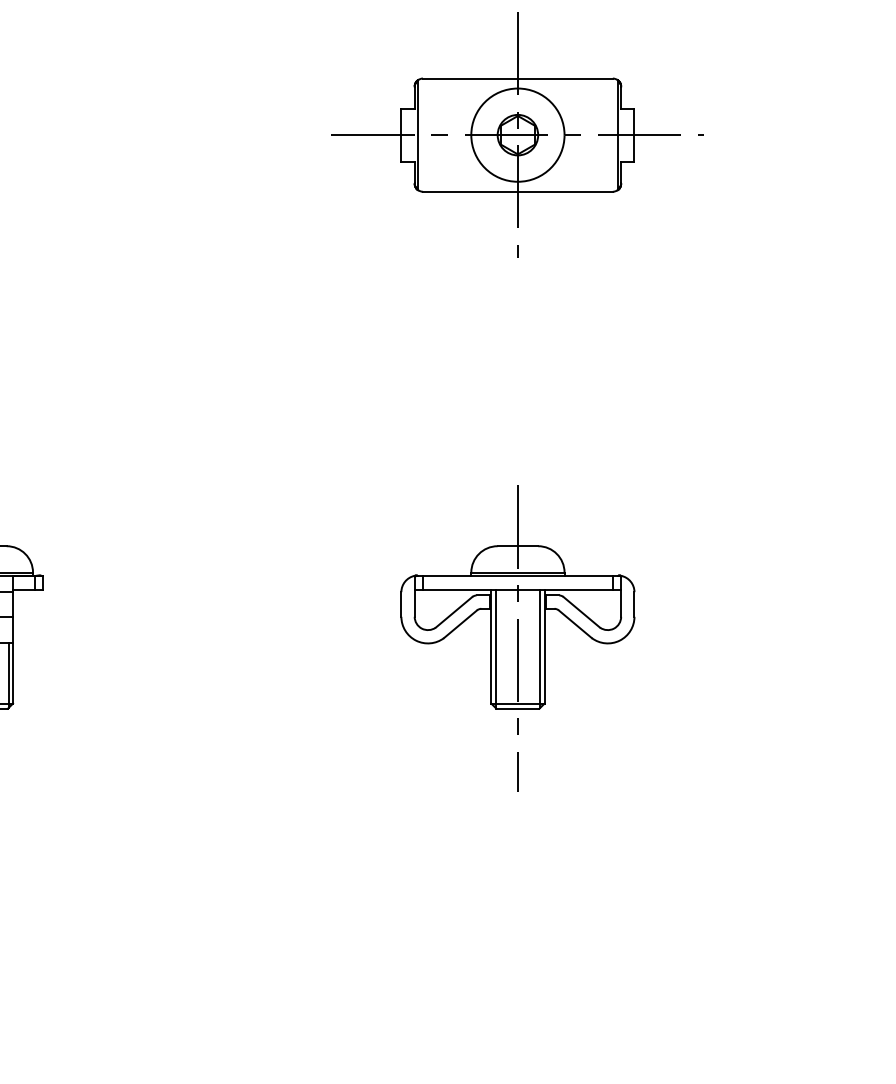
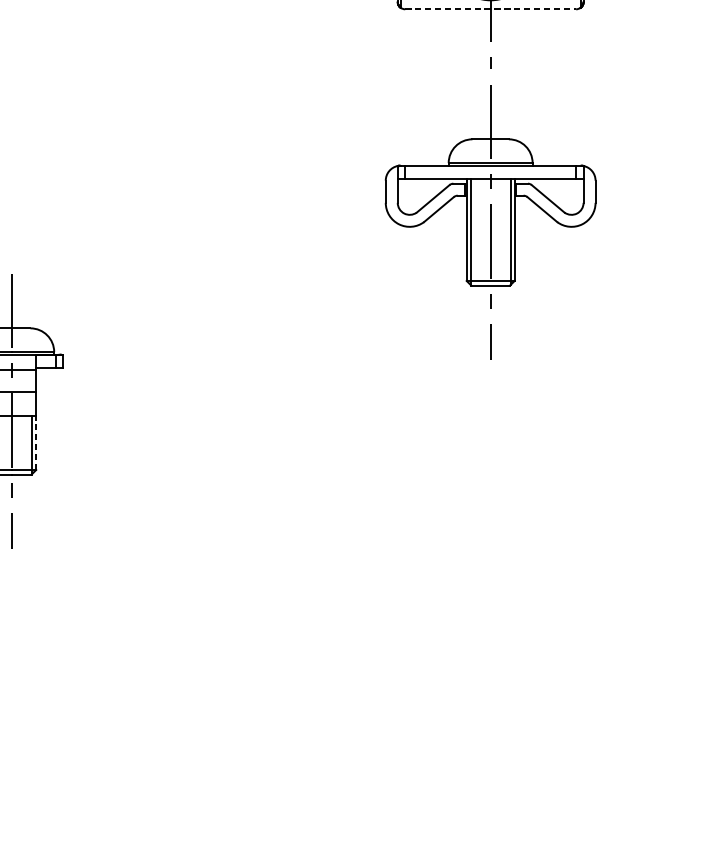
line: (517, 191) -> (490, 9), solid -> dashed
part: (517, 638) -> (490, 222), moved
line: (13, 673) -> (36, 442), solid -> dashed

